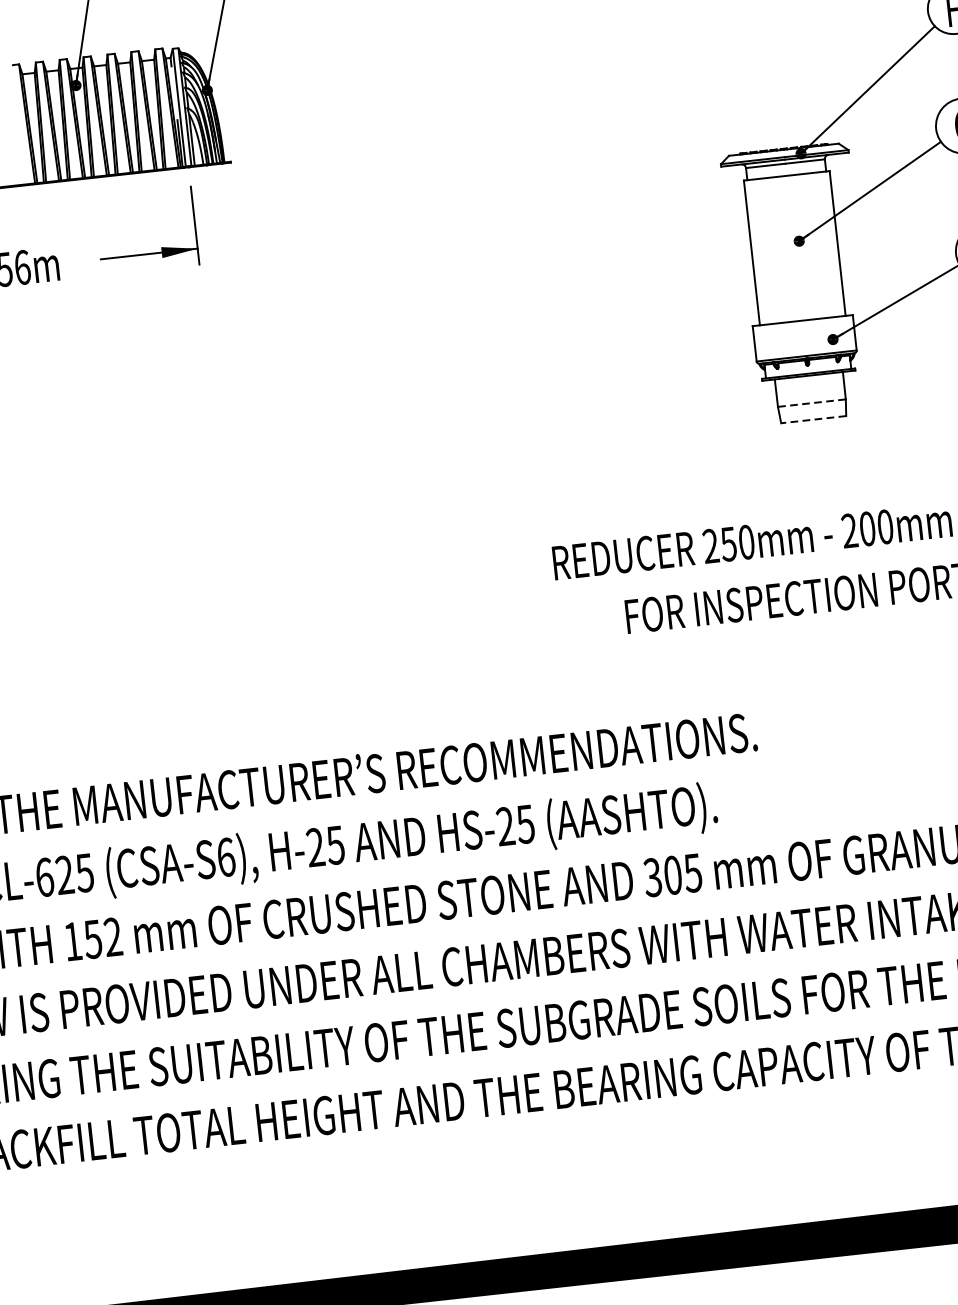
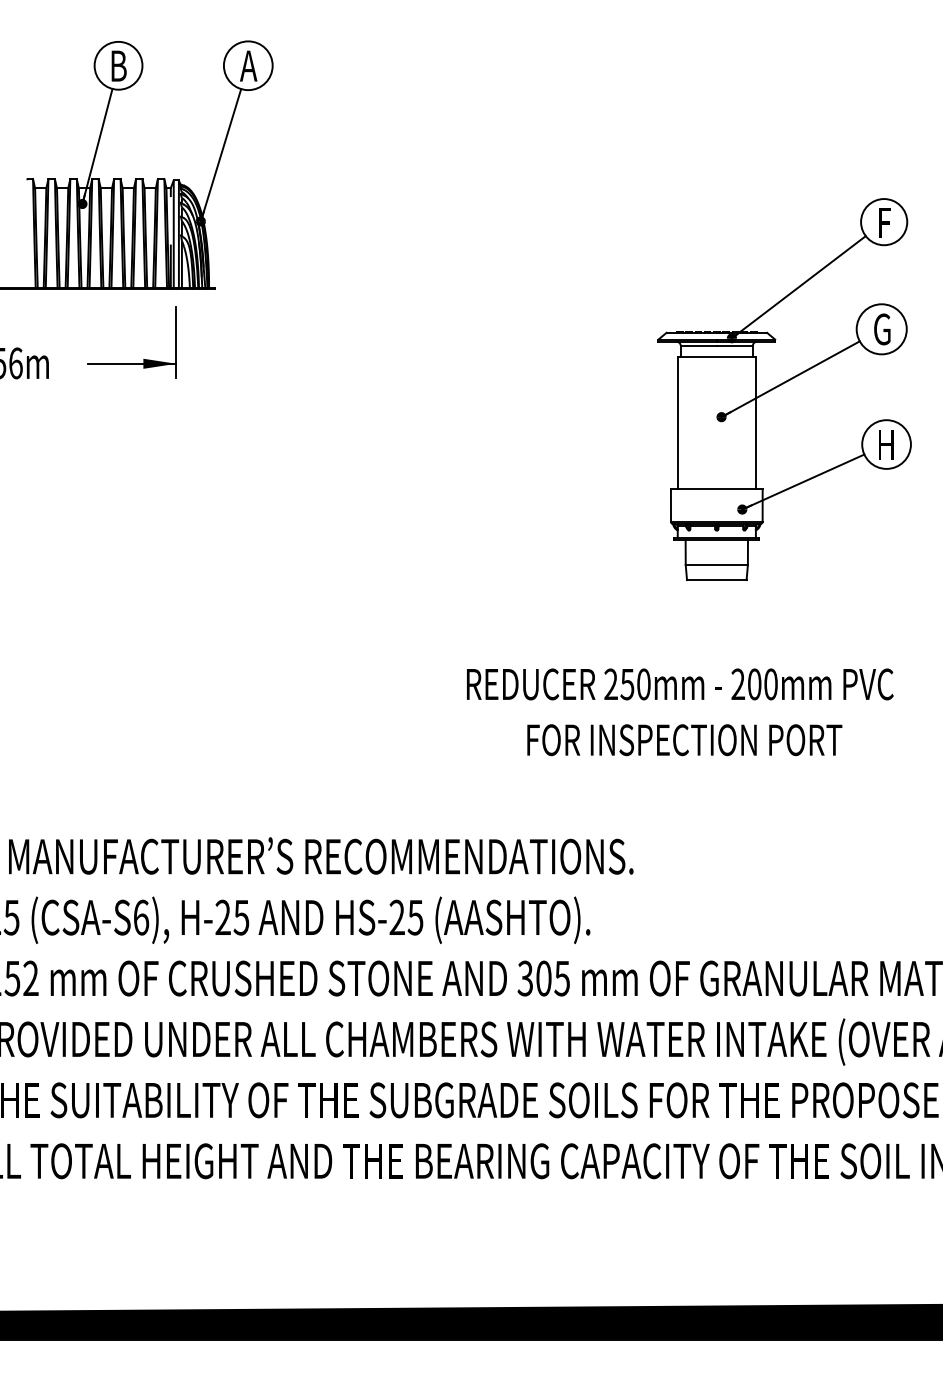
line: (811, 403) -> (716, 565), dashed -> solid
line: (813, 420) -> (716, 580), dashed -> solid

